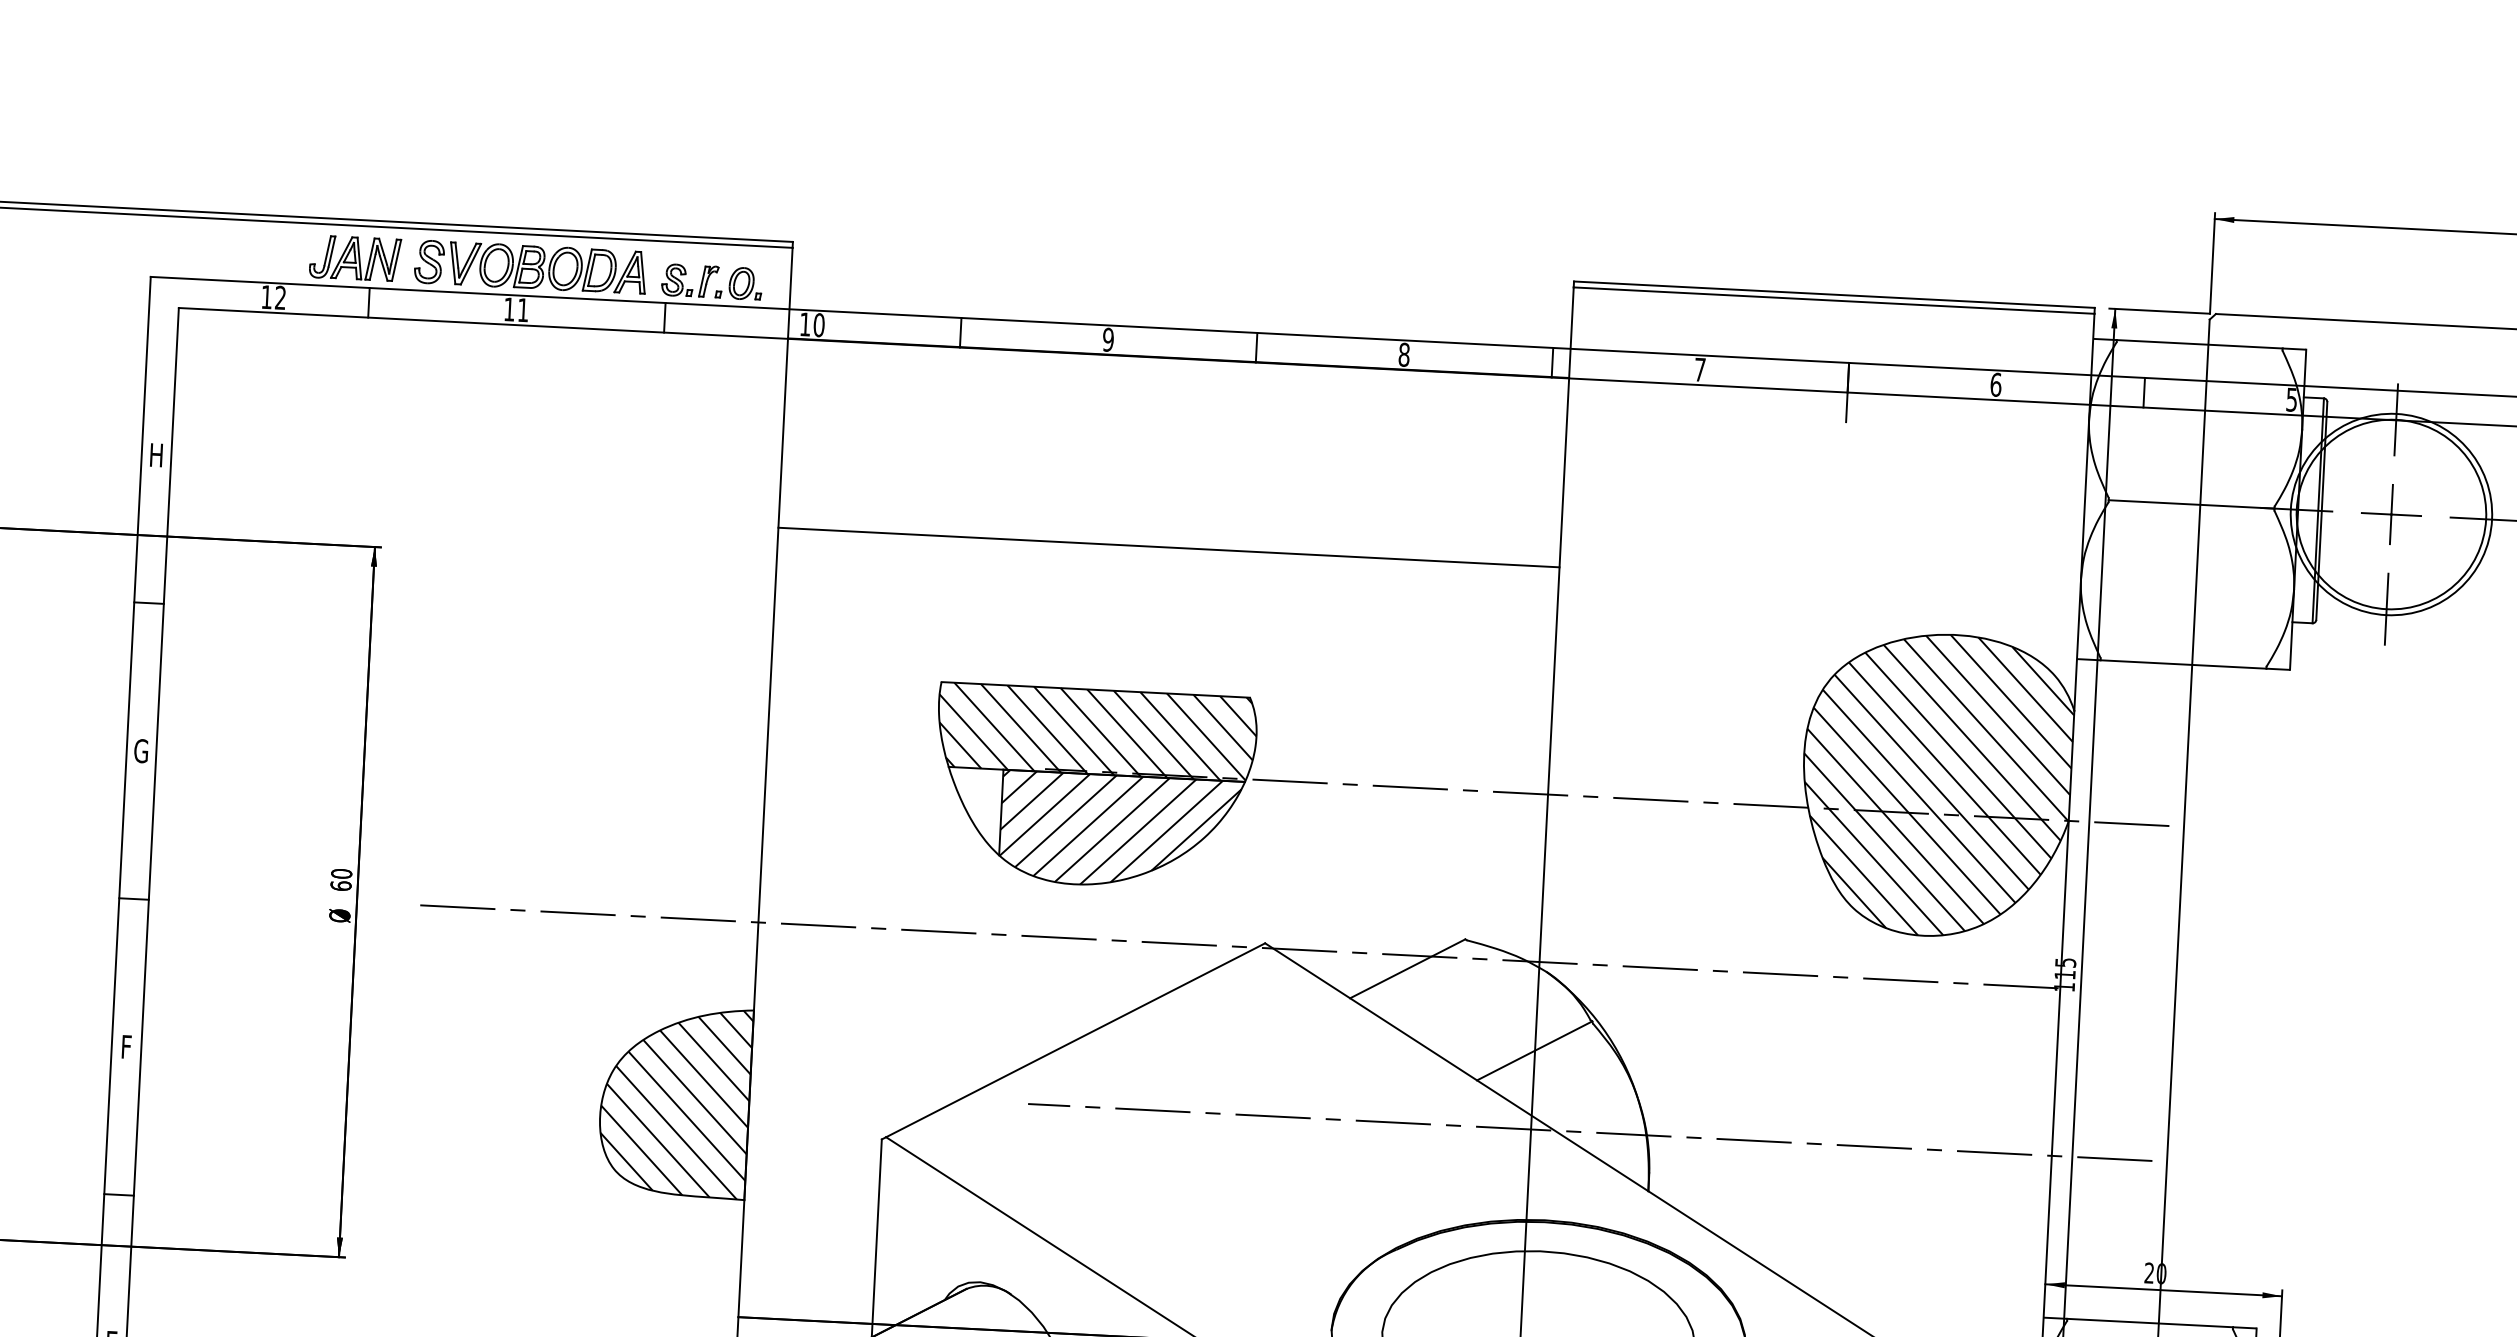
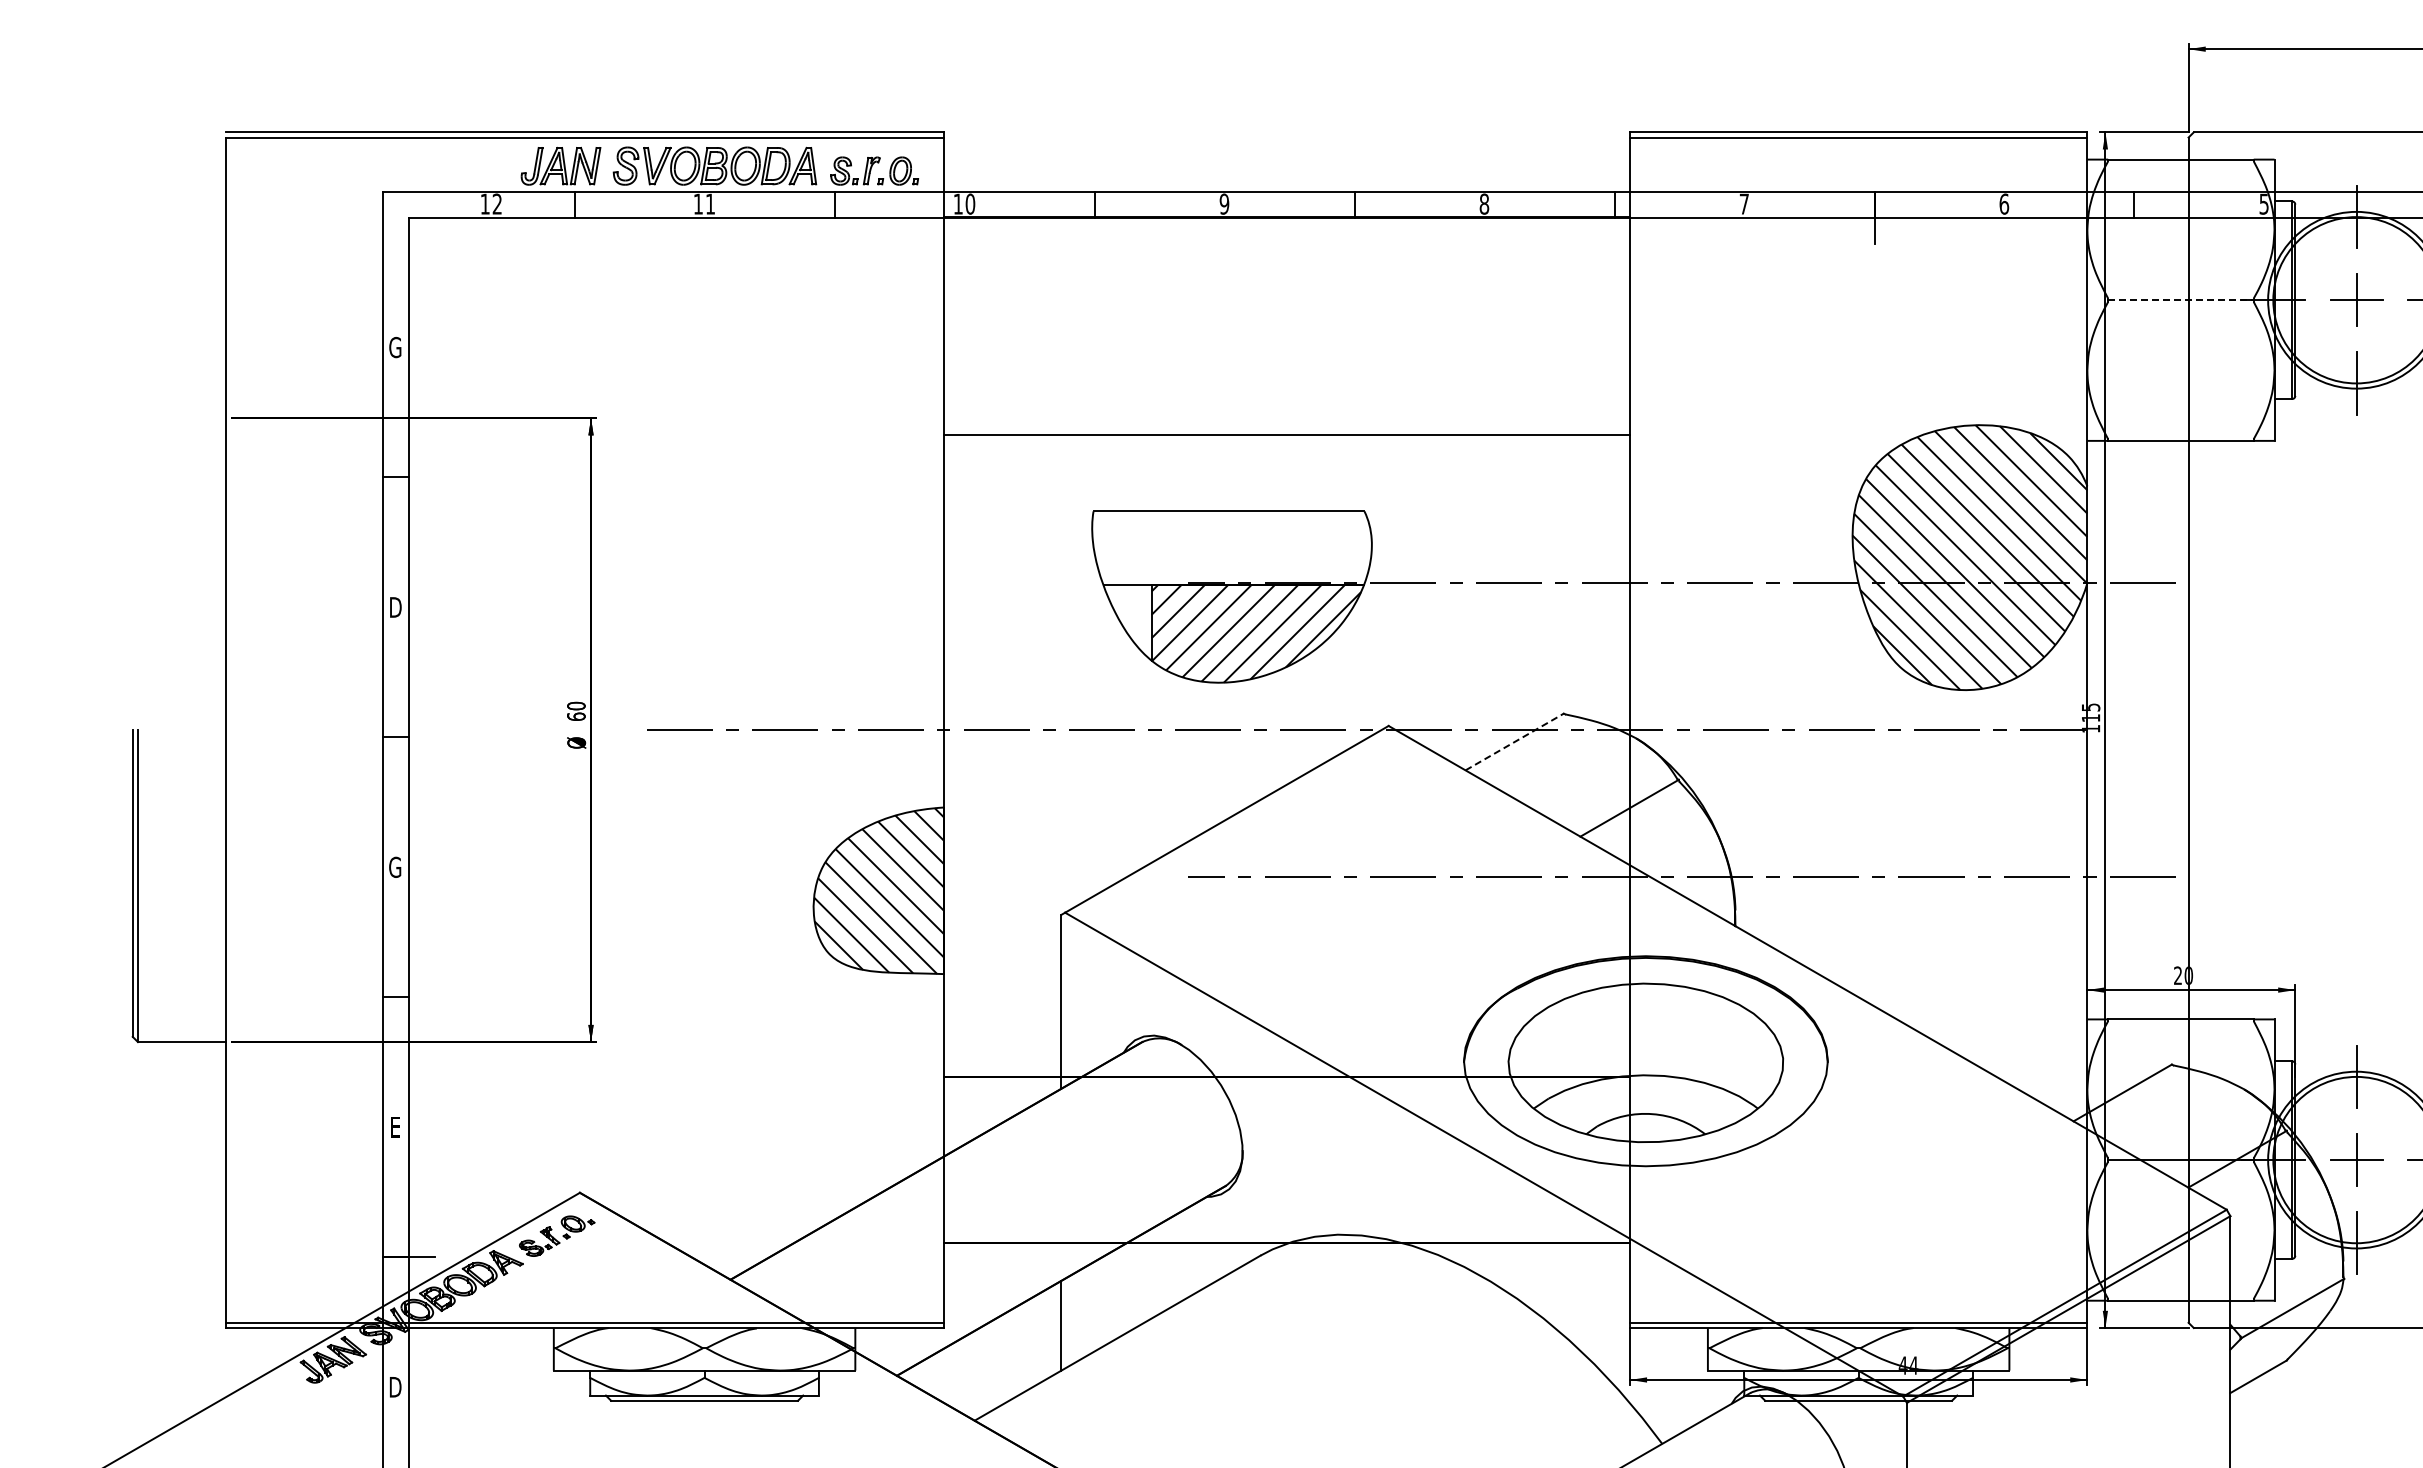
text: (156, 455) -> (395, 347), H -> G
line: (2191, 504) -> (2180, 300), solid -> dashed
line: (1168, 547) -> (1286, 435), moved
hatch: (1096, 732) -> (1231, 548), removed
text: (141, 751) -> (395, 607), G -> D
line: (1407, 968) -> (1514, 741), solid -> dashed
text: (126, 1046) -> (395, 866), F -> G

